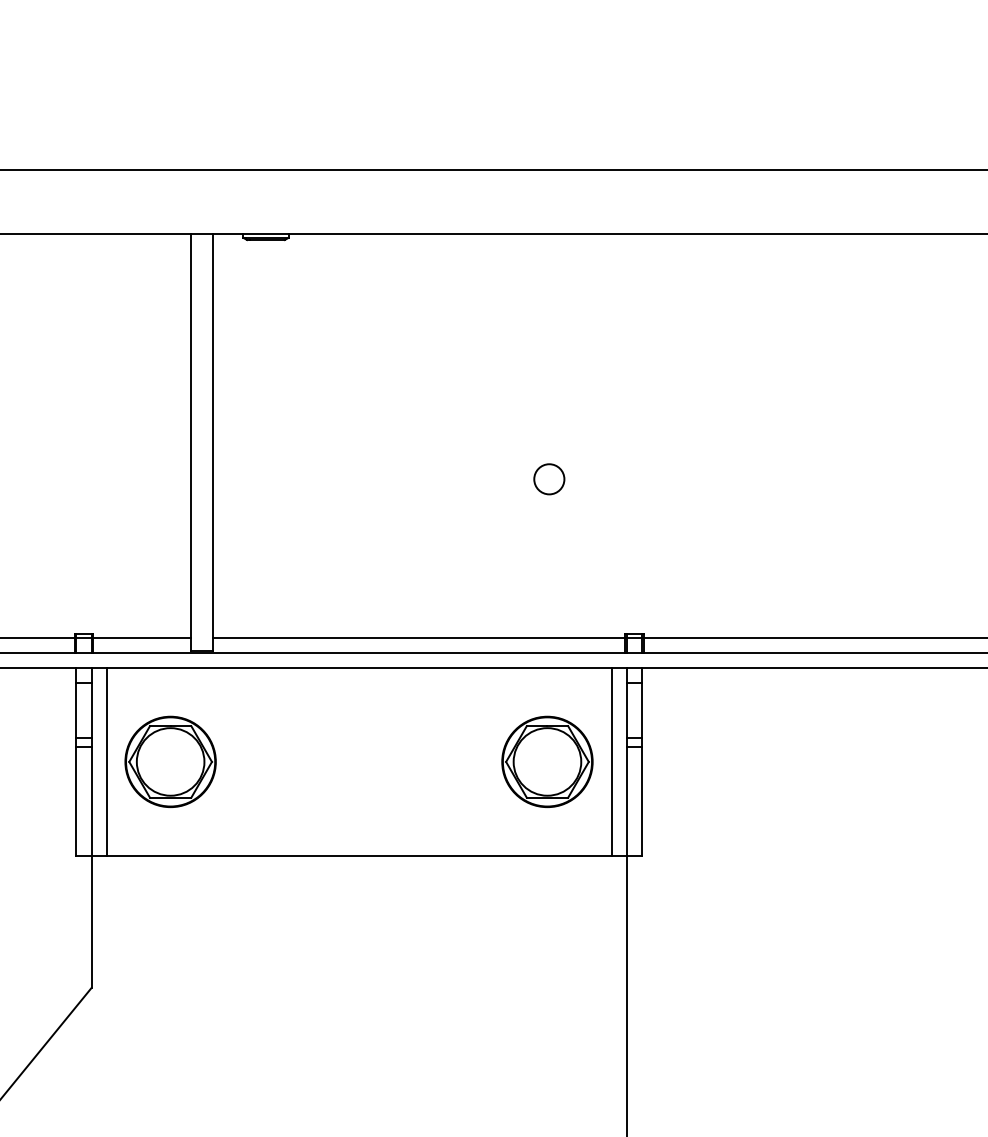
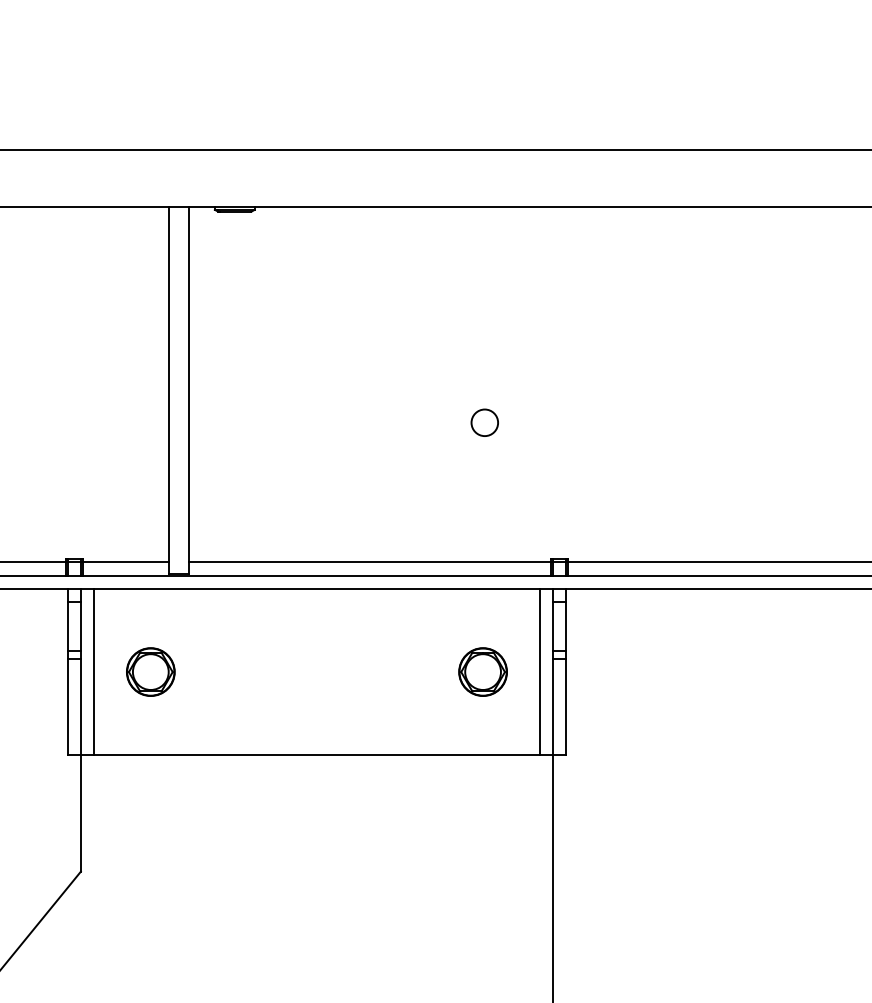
part: (170, 761) -> (150, 671), size x0.6
part: (546, 761) -> (482, 671), size x0.6

